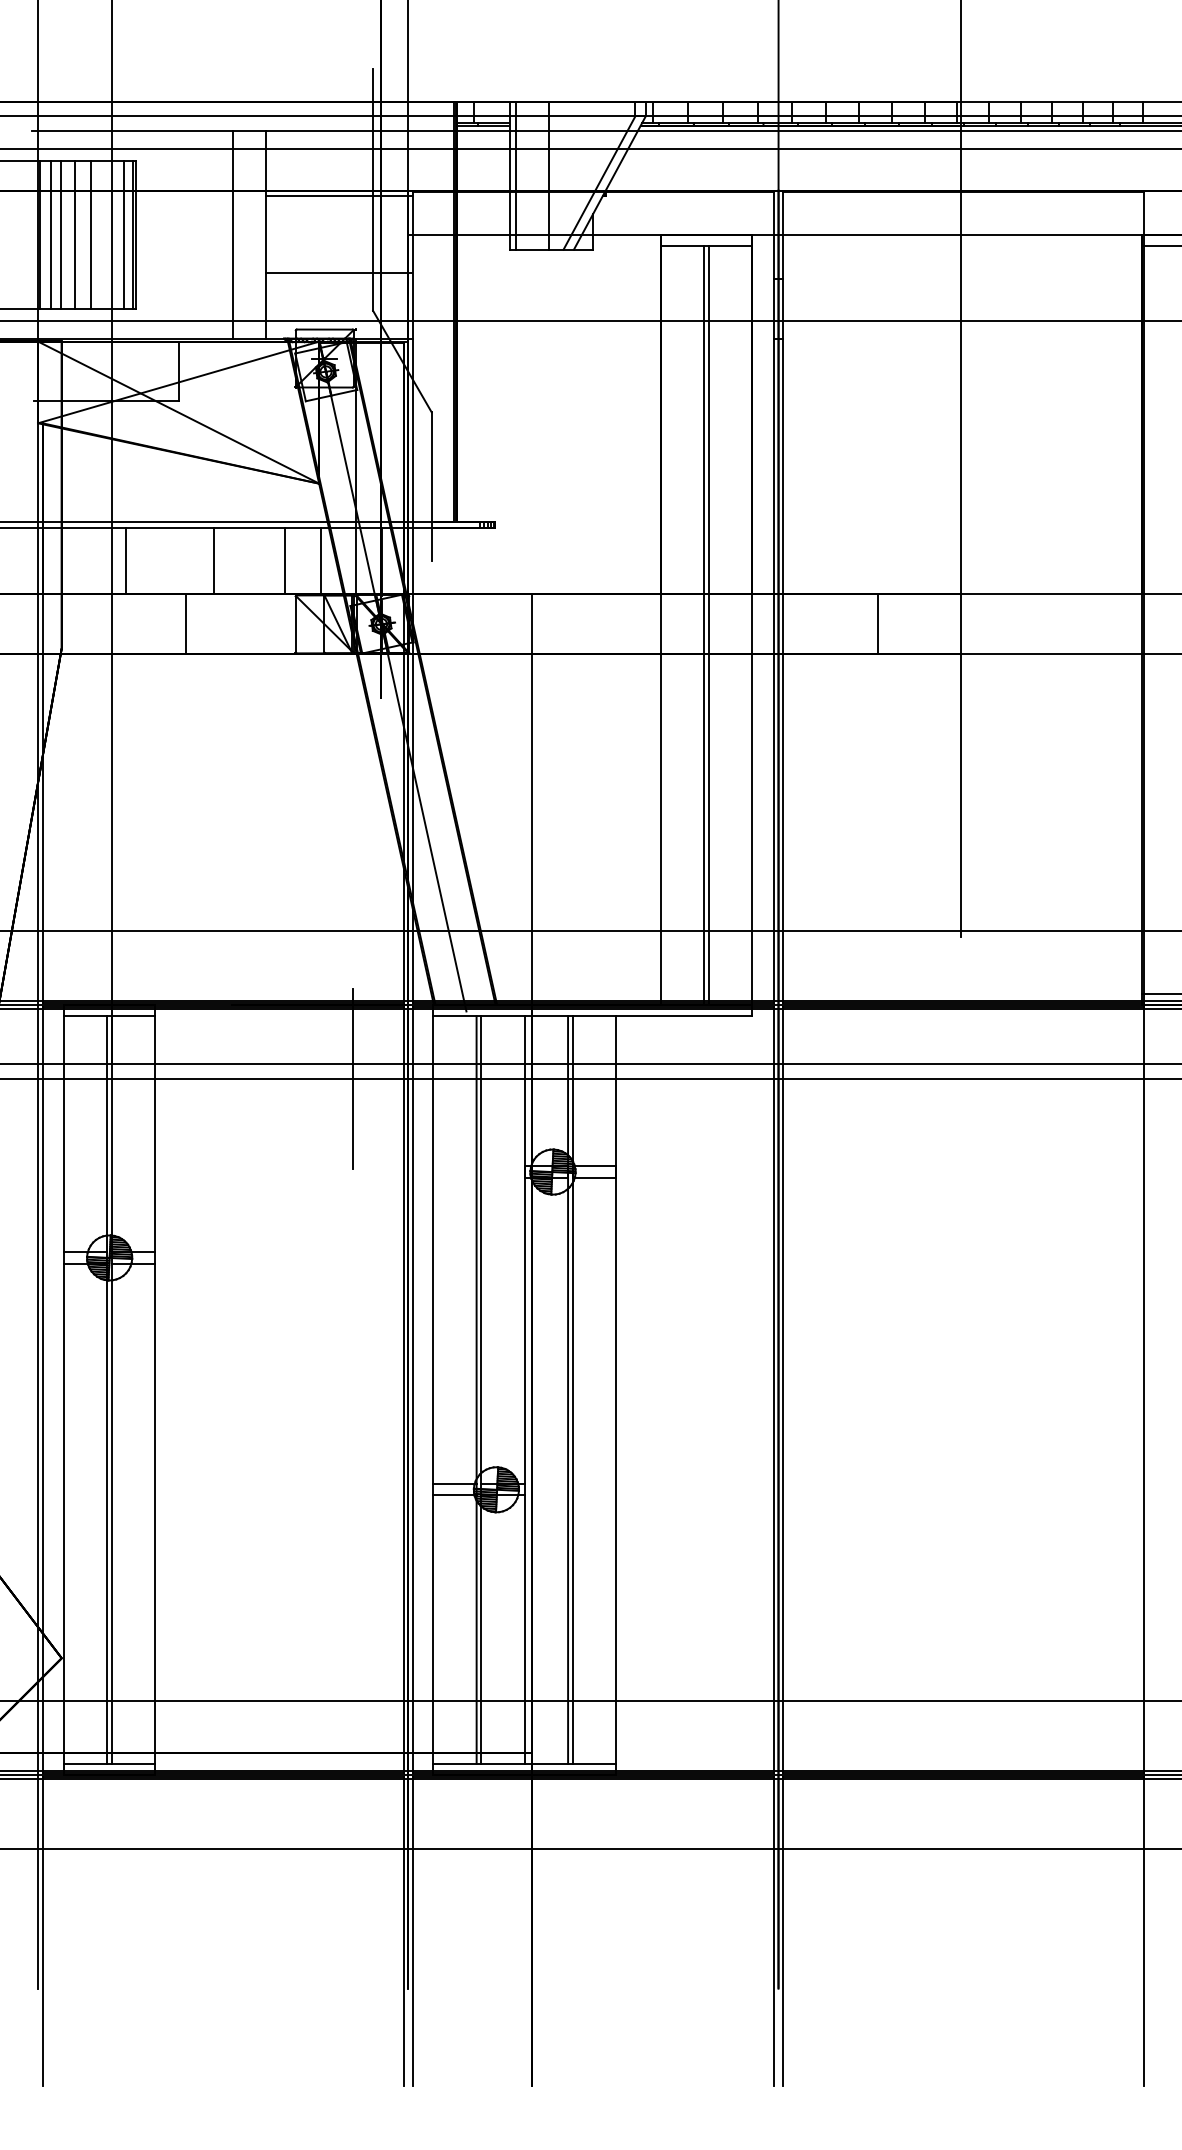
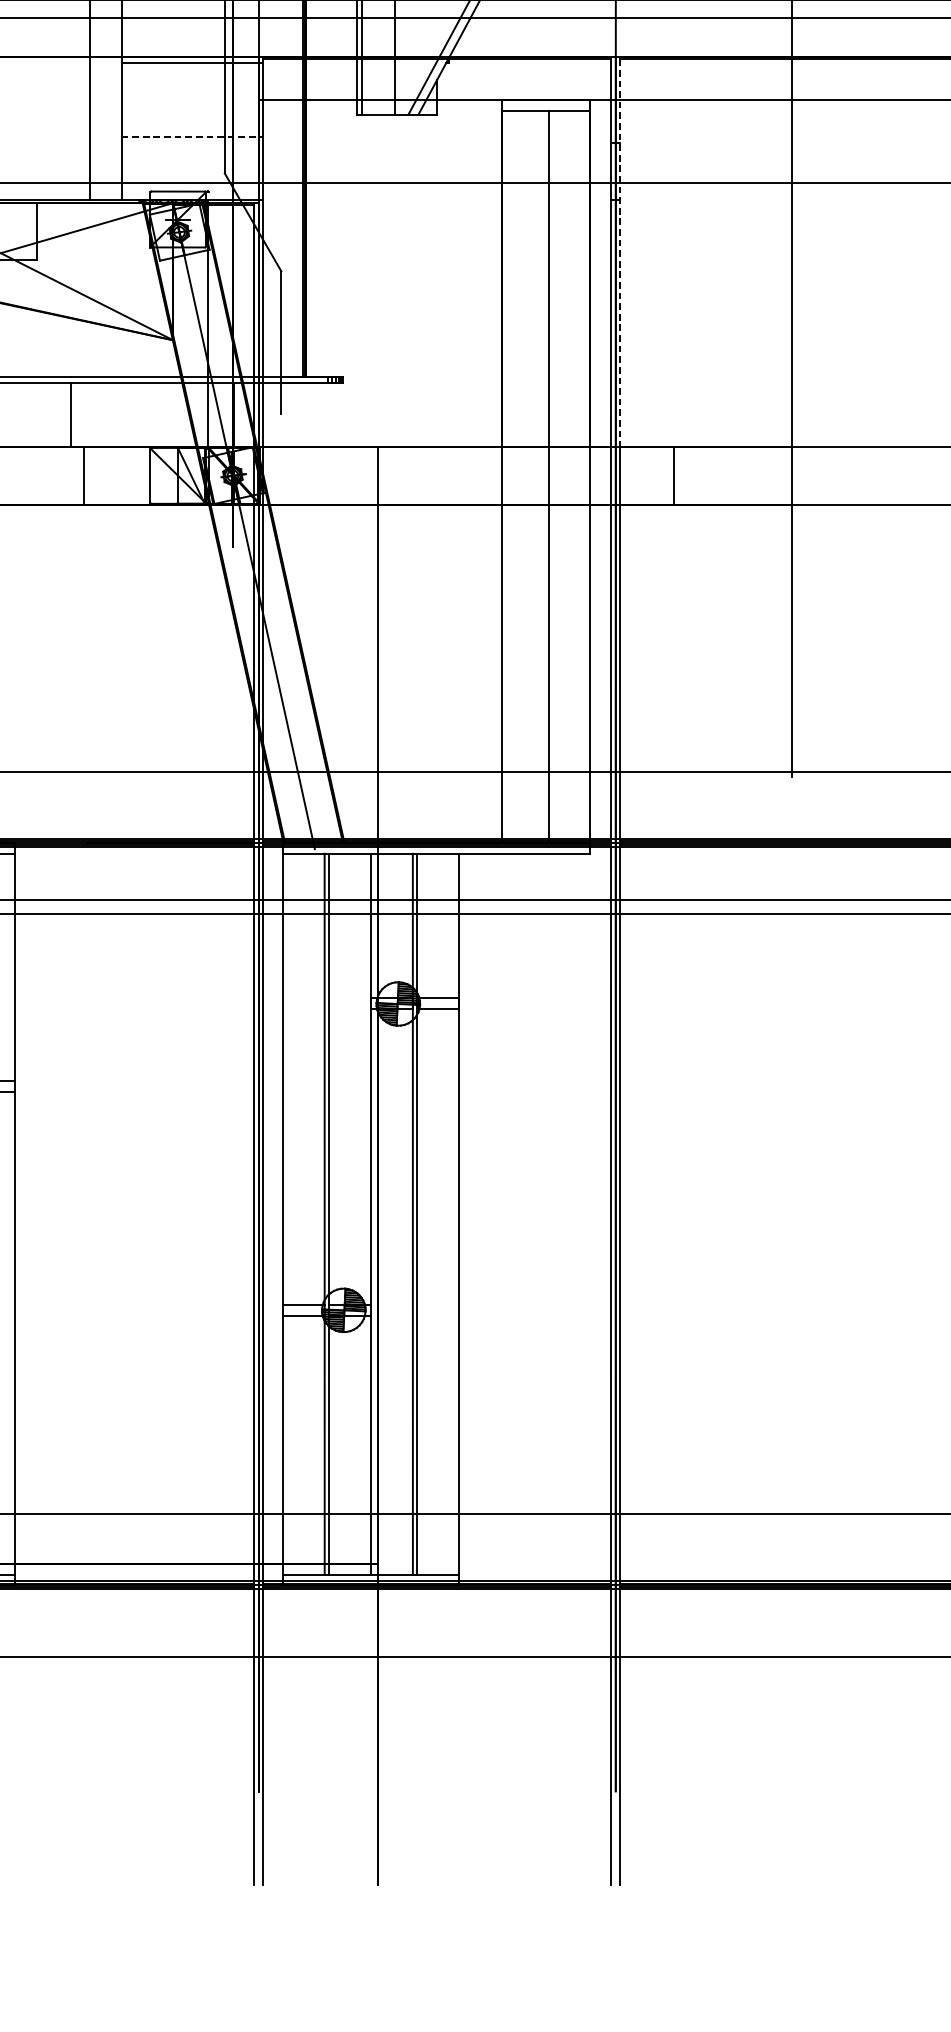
line: (339, 273) -> (192, 137), solid -> dashed
line: (783, 393) -> (620, 253), solid -> dashed
line: (284, 561) -> (139, 415), removed
line: (321, 561) -> (175, 415), removed
line: (185, 624) -> (83, 475), moved
line: (877, 624) -> (673, 475), moved
line: (703, 625) -> (543, 476), removed
line: (352, 1078) -> (204, 913), removed

